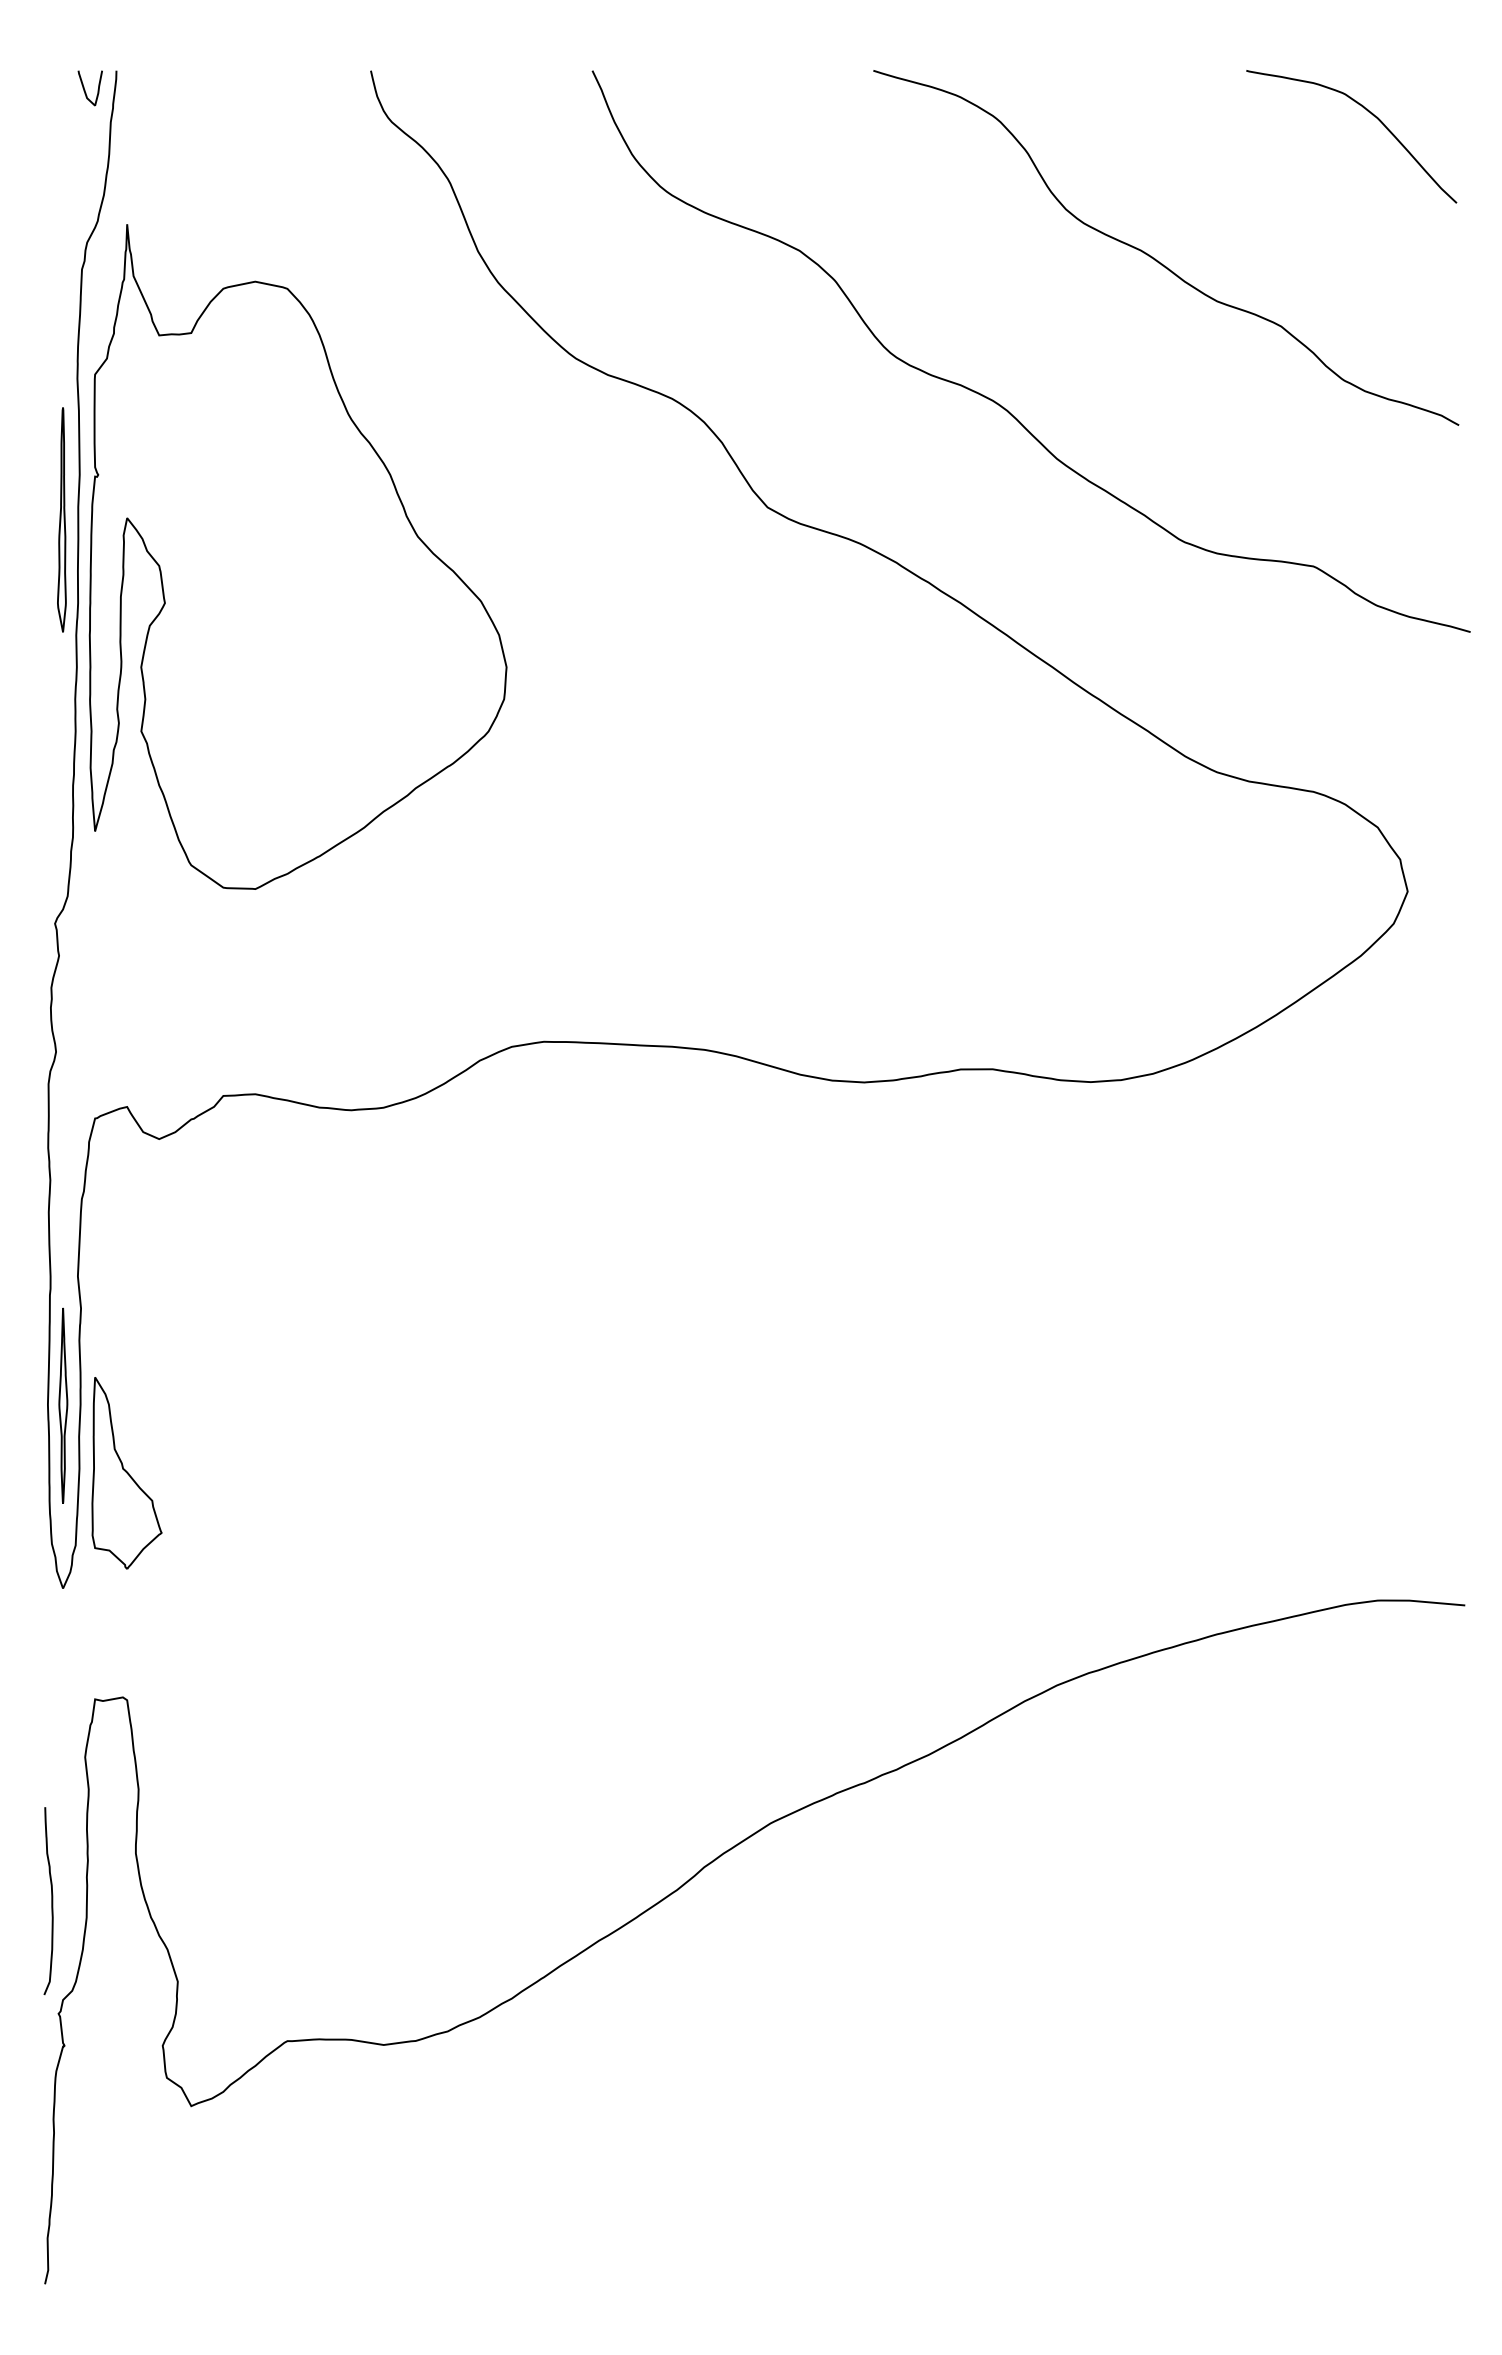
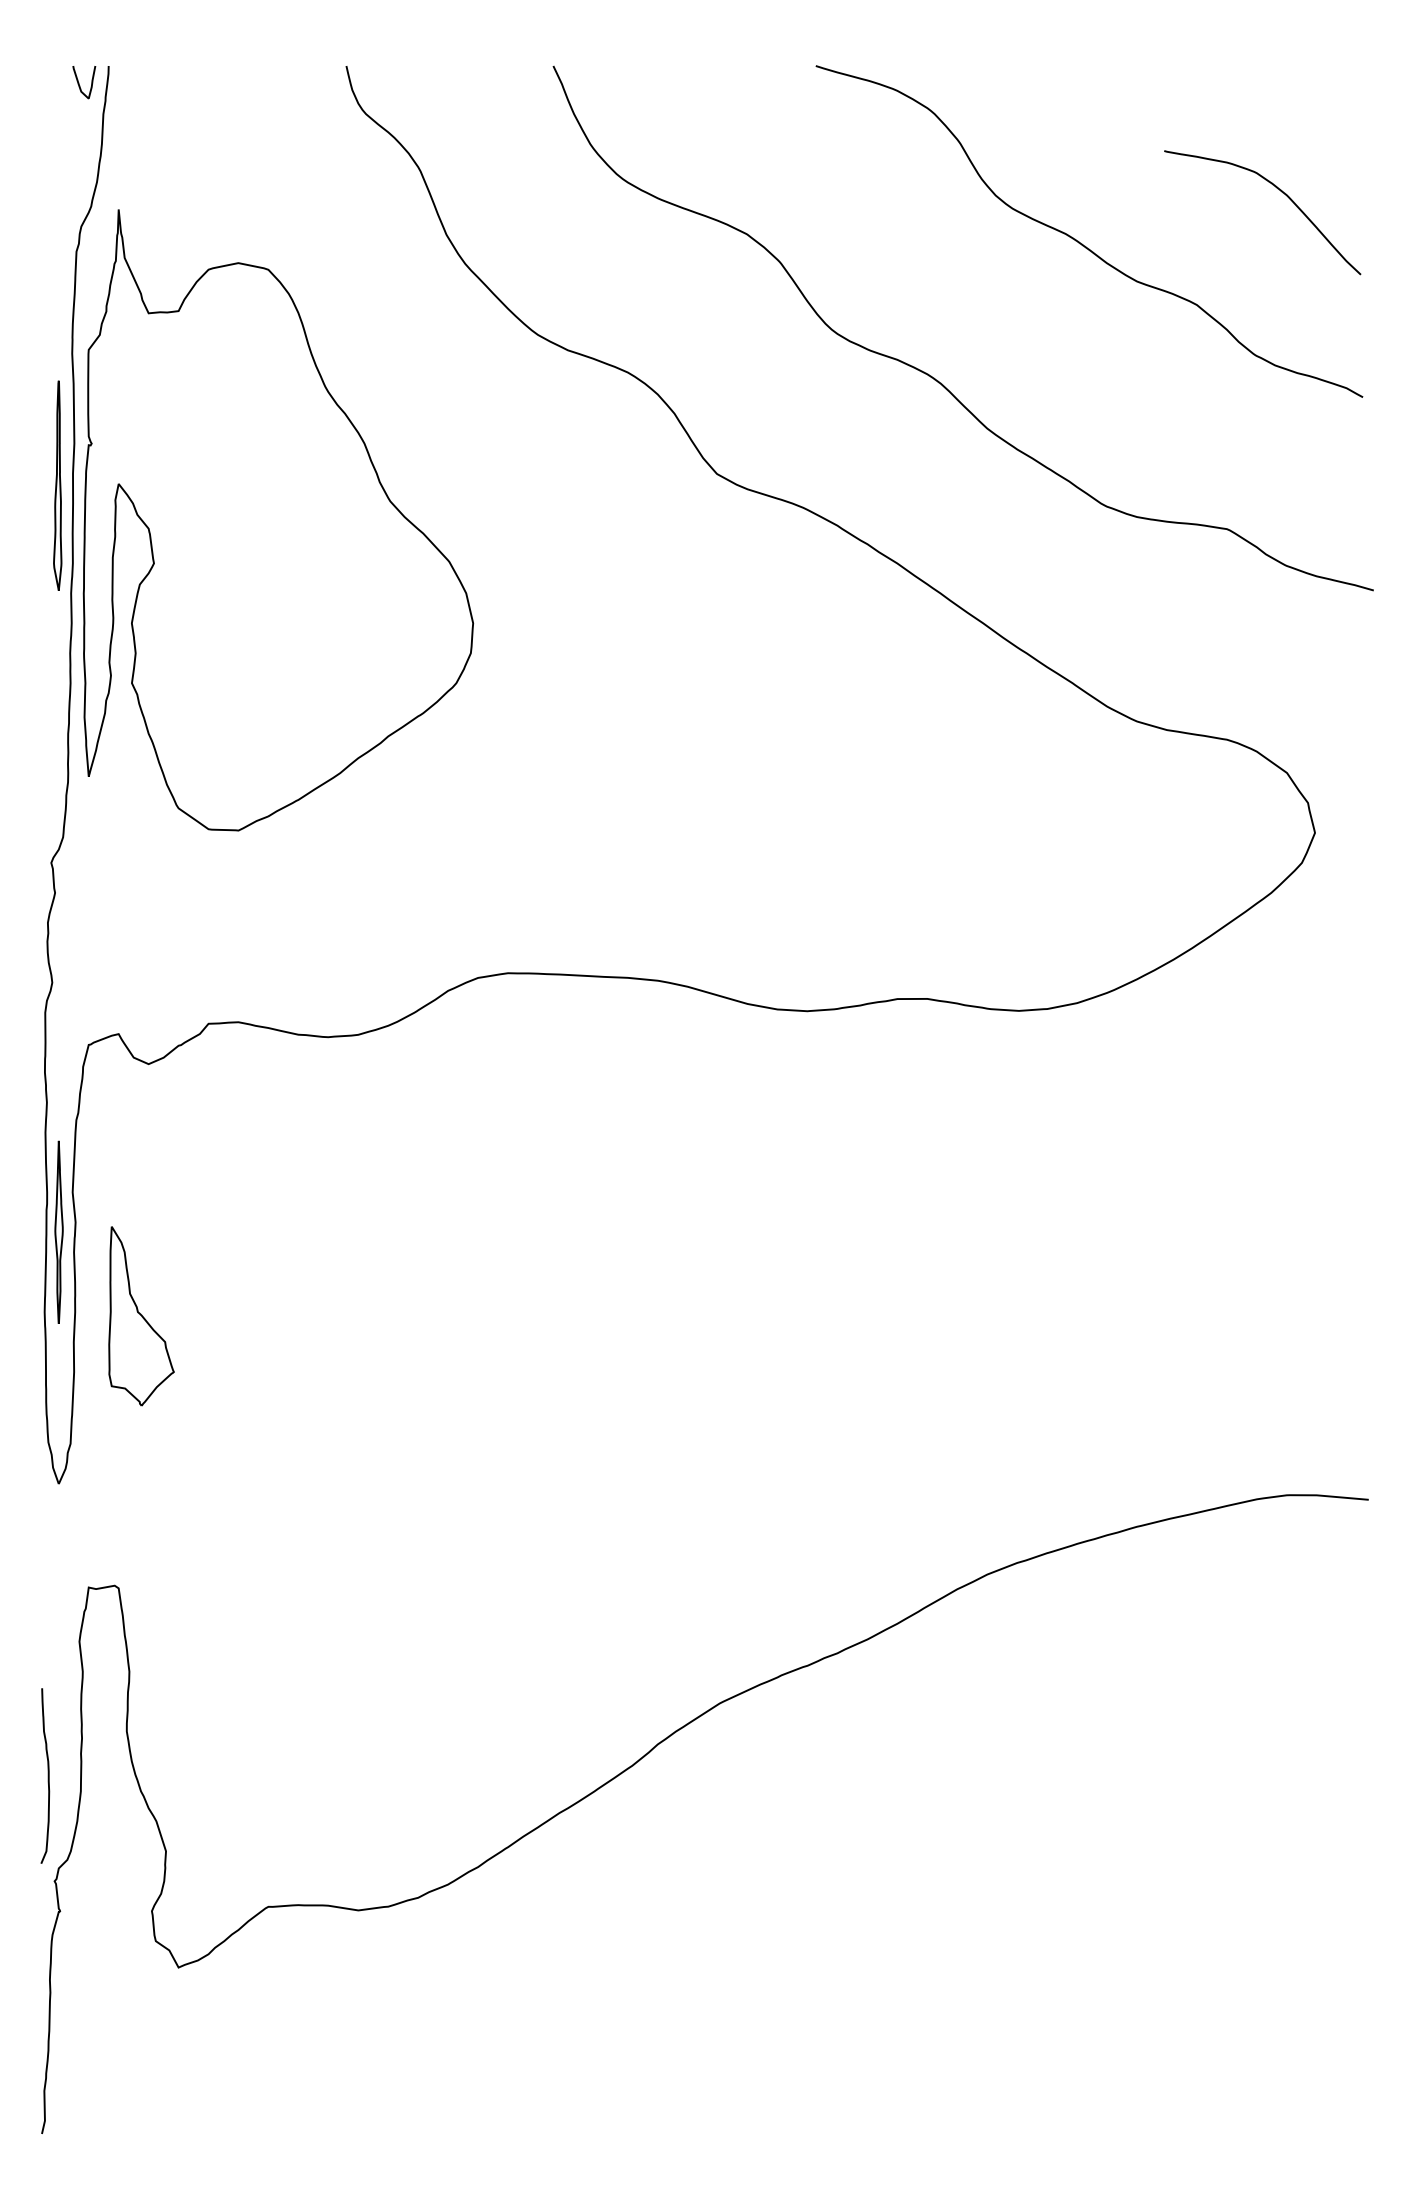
curve: (1367, 111) -> (1277, 189), moved
part: (62, 1404) -> (58, 1231), moved
part: (126, 1473) -> (141, 1316), moved

